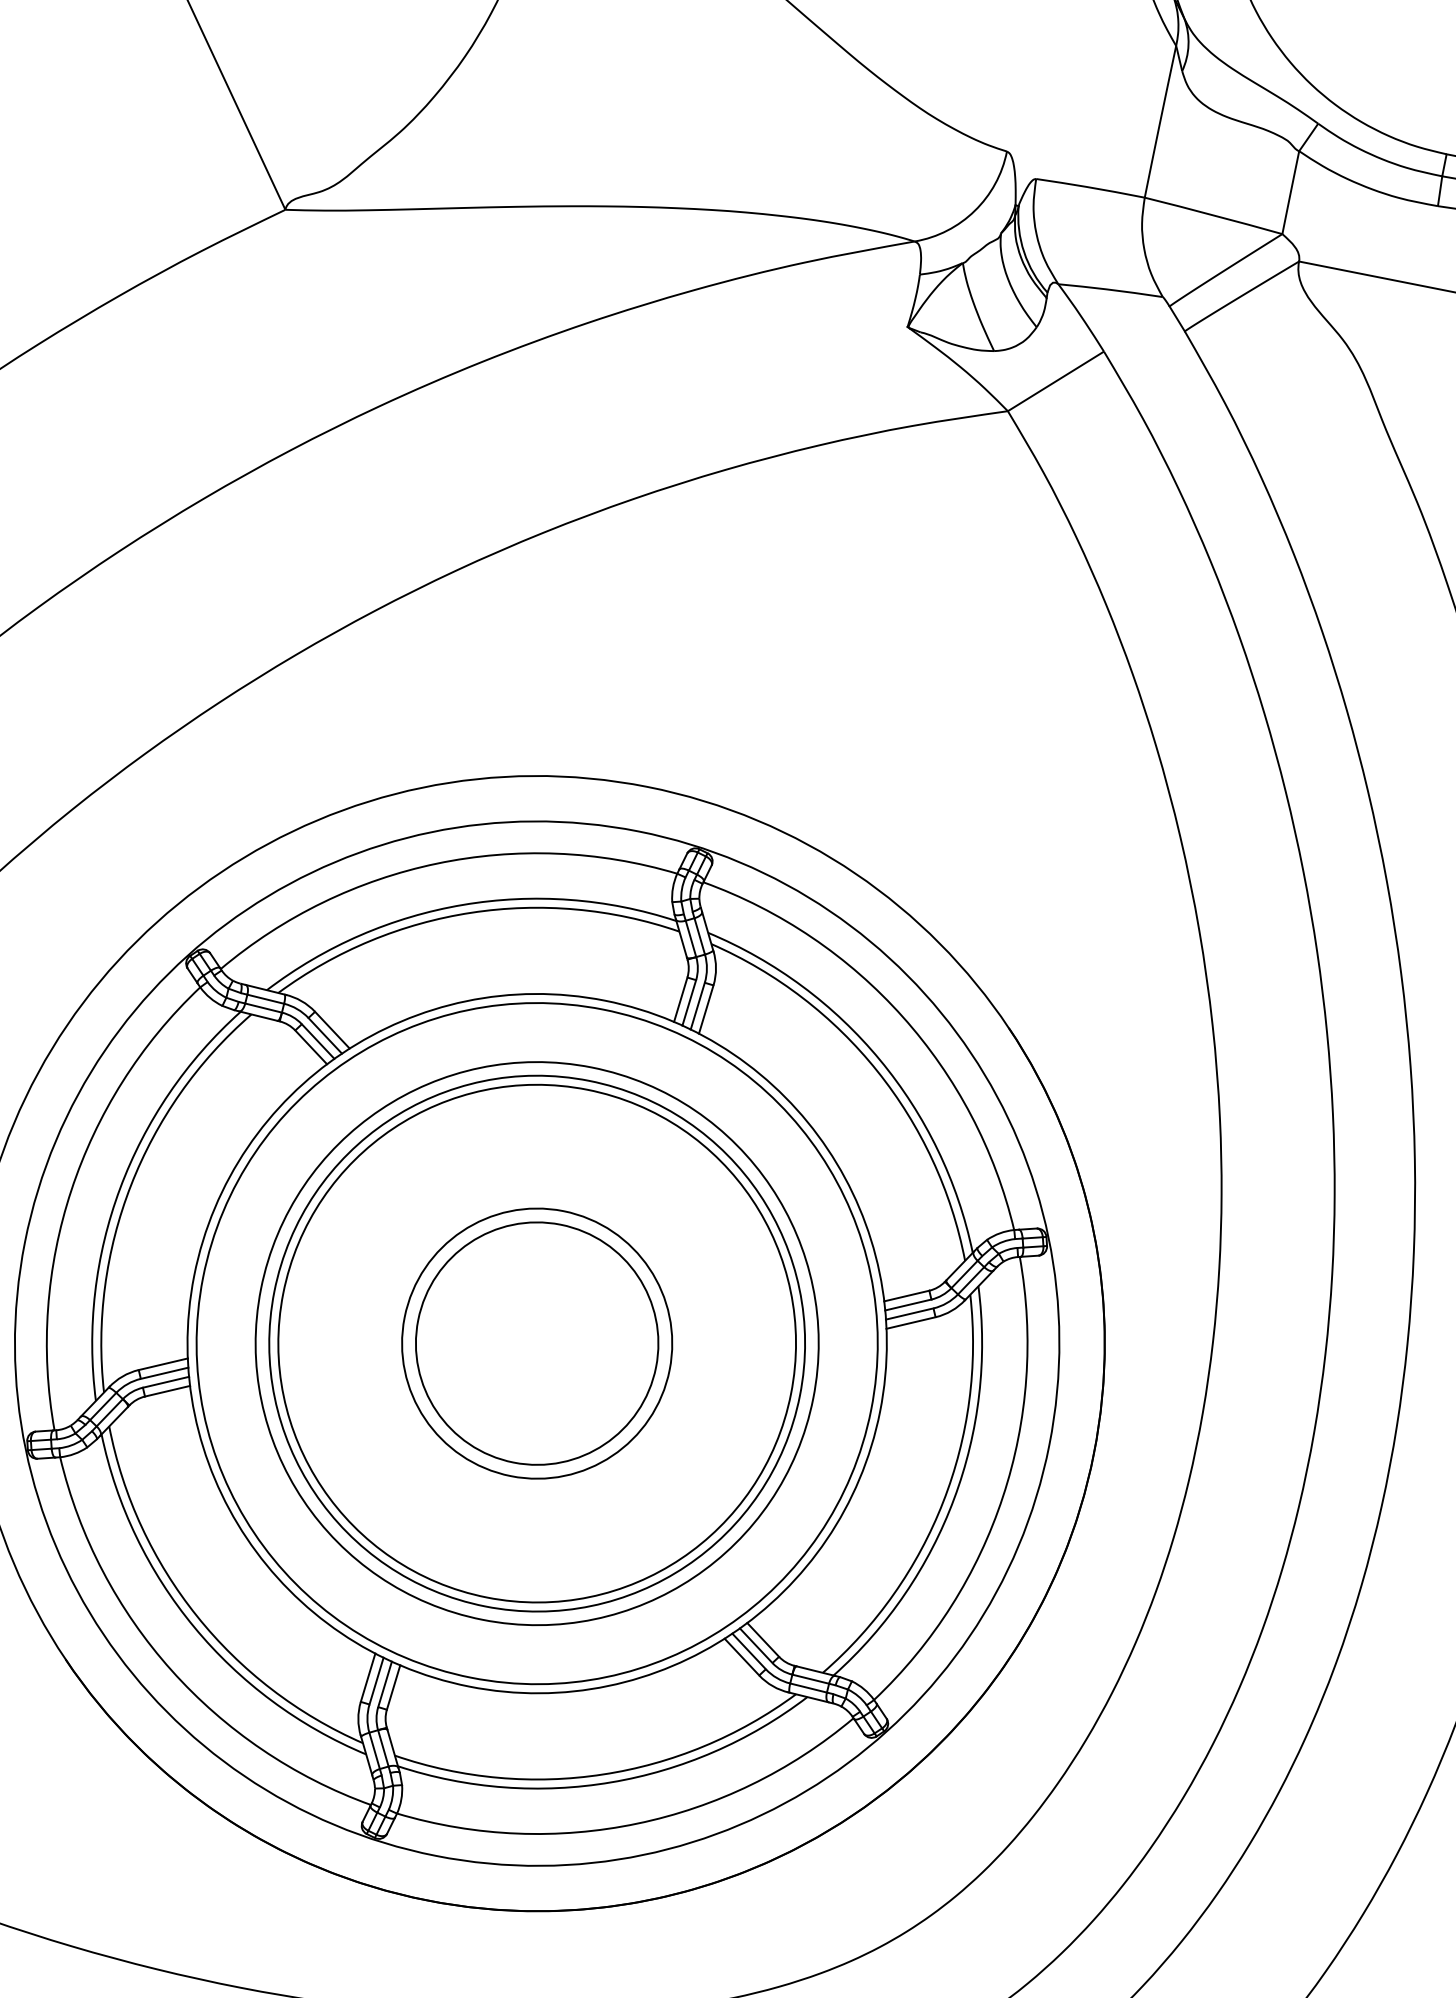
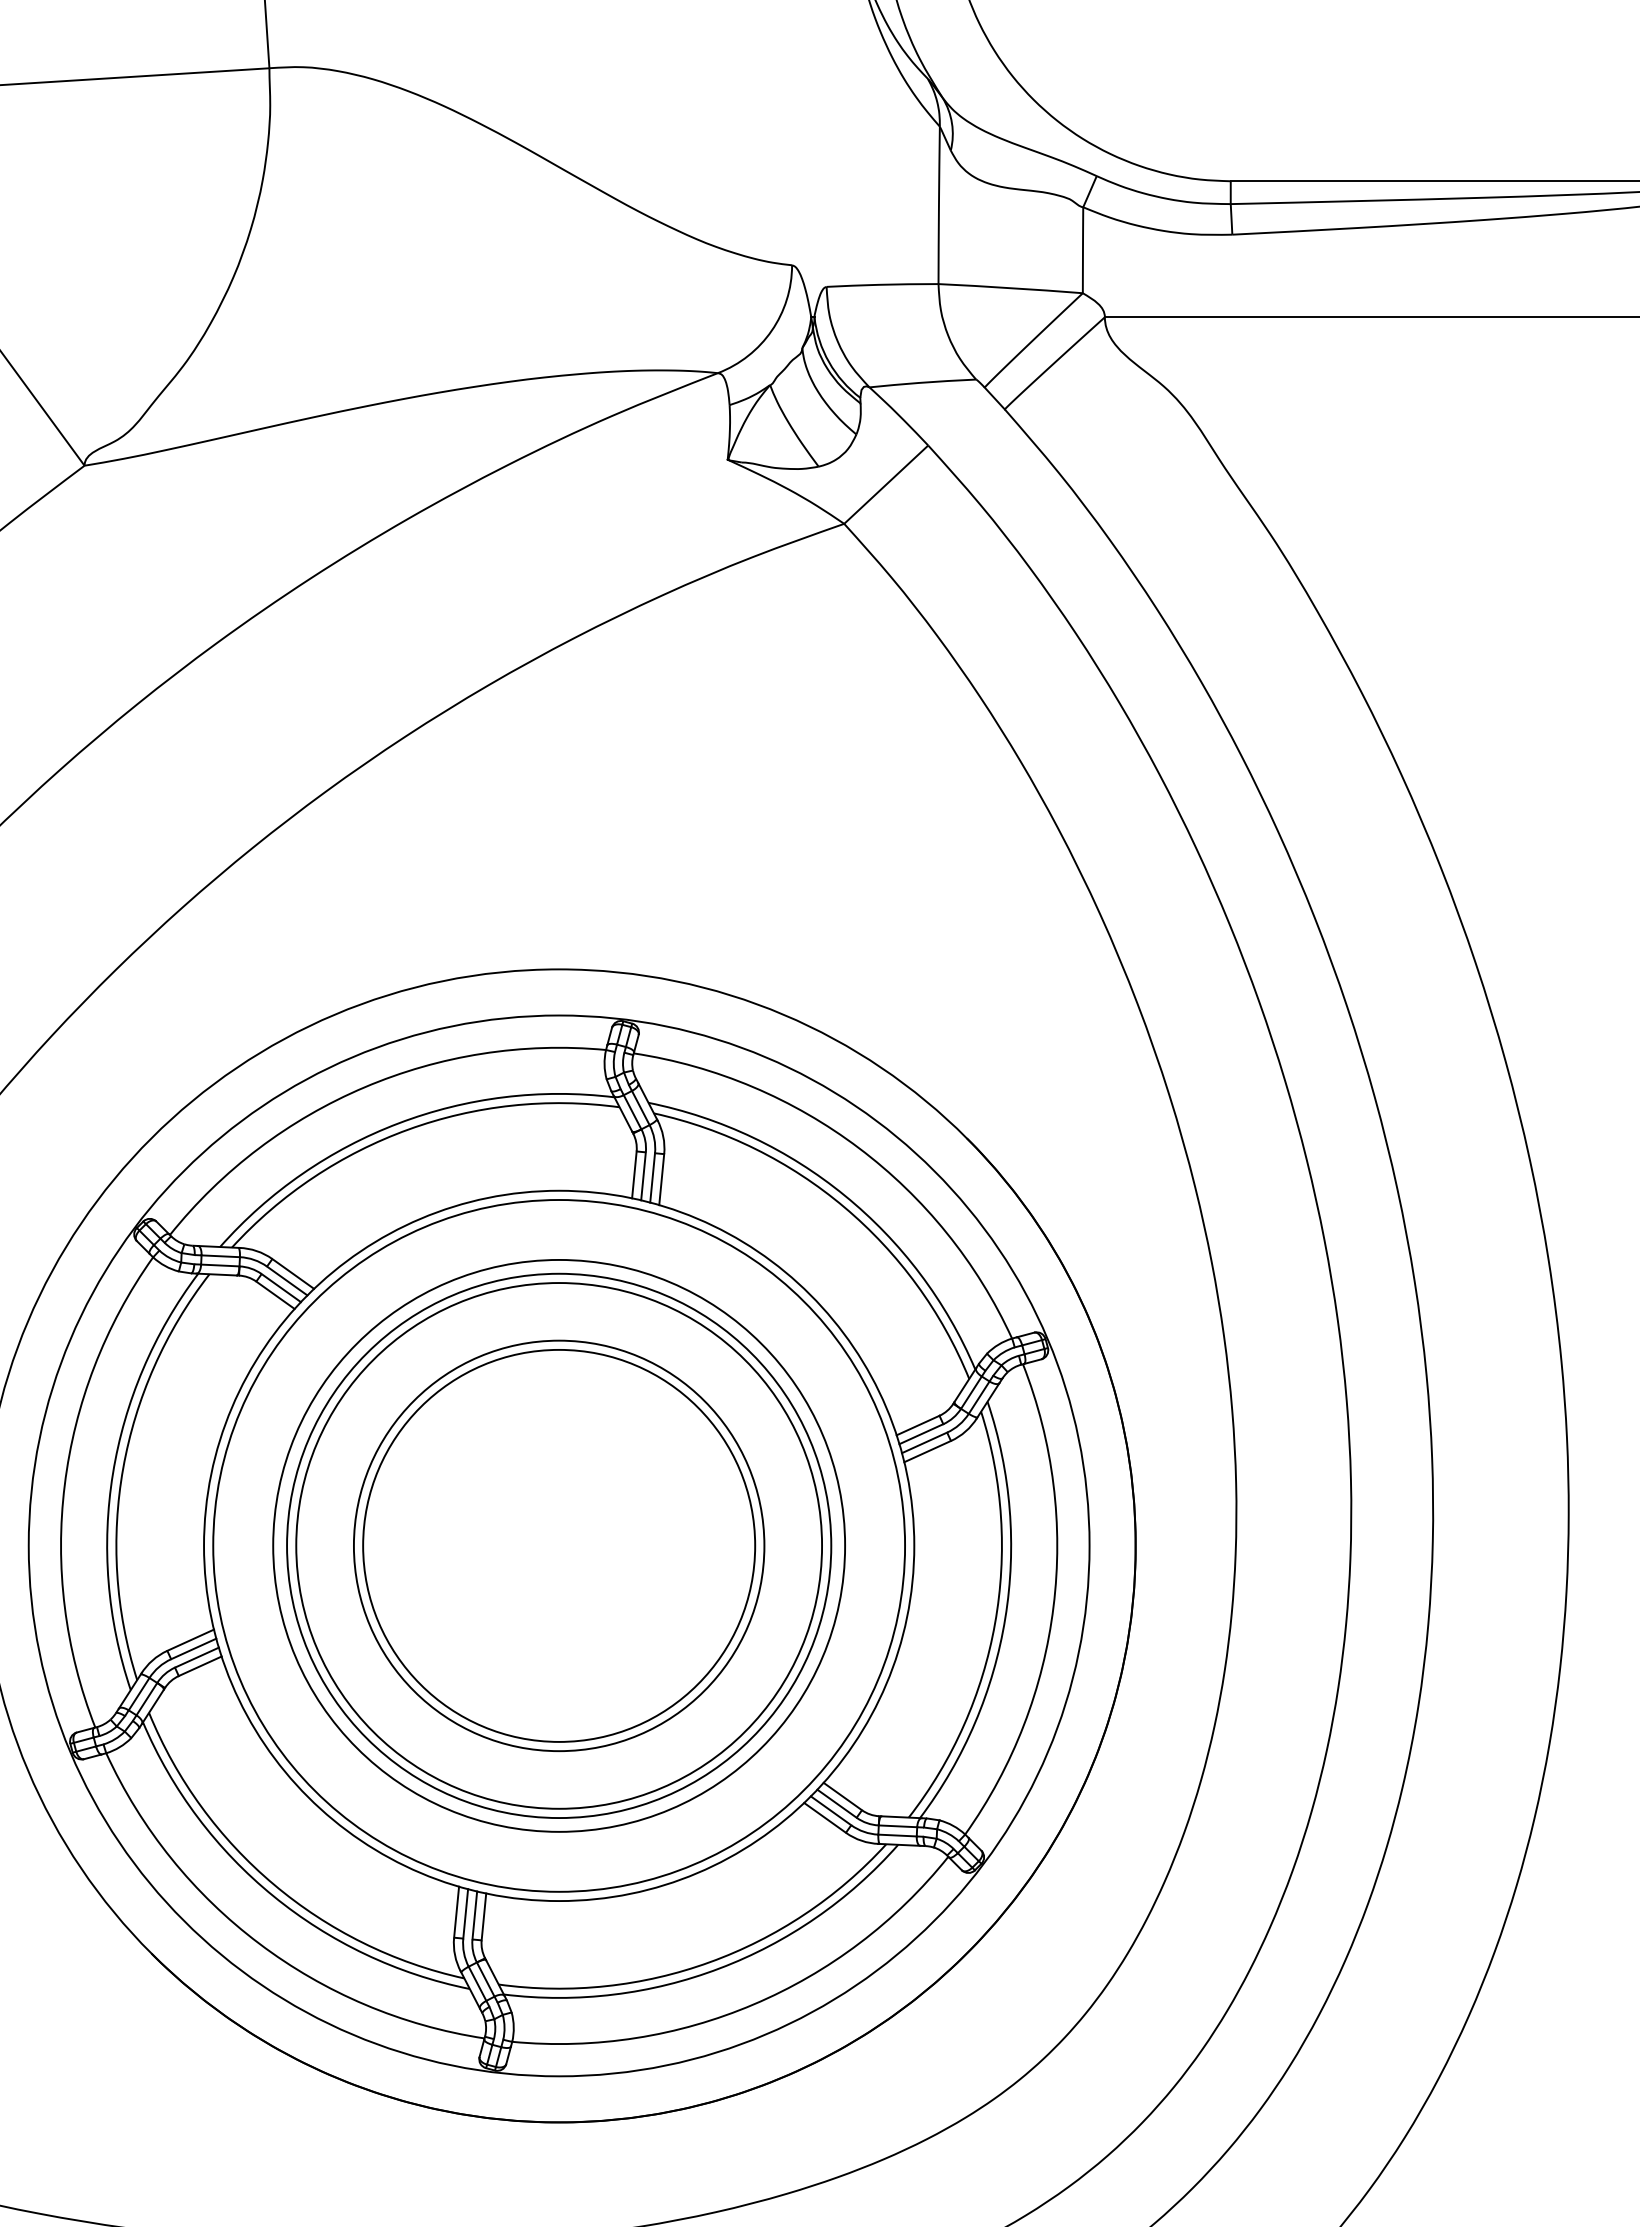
circle: (536, 1343) -> (558, 1545), size x1.67
circle: (537, 1343) -> (559, 1545), size x1.43

